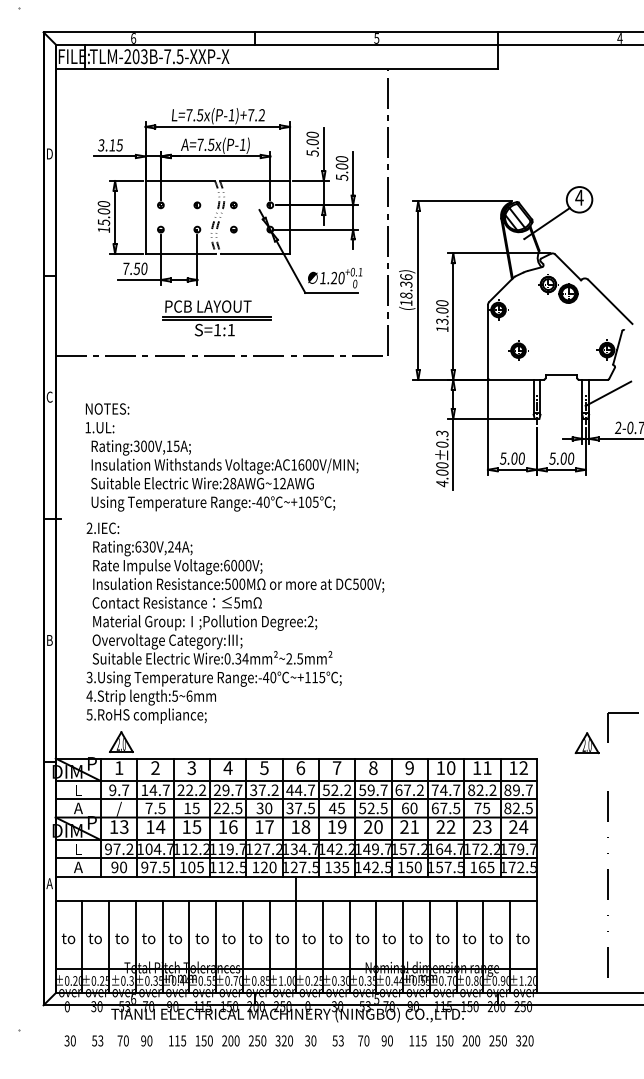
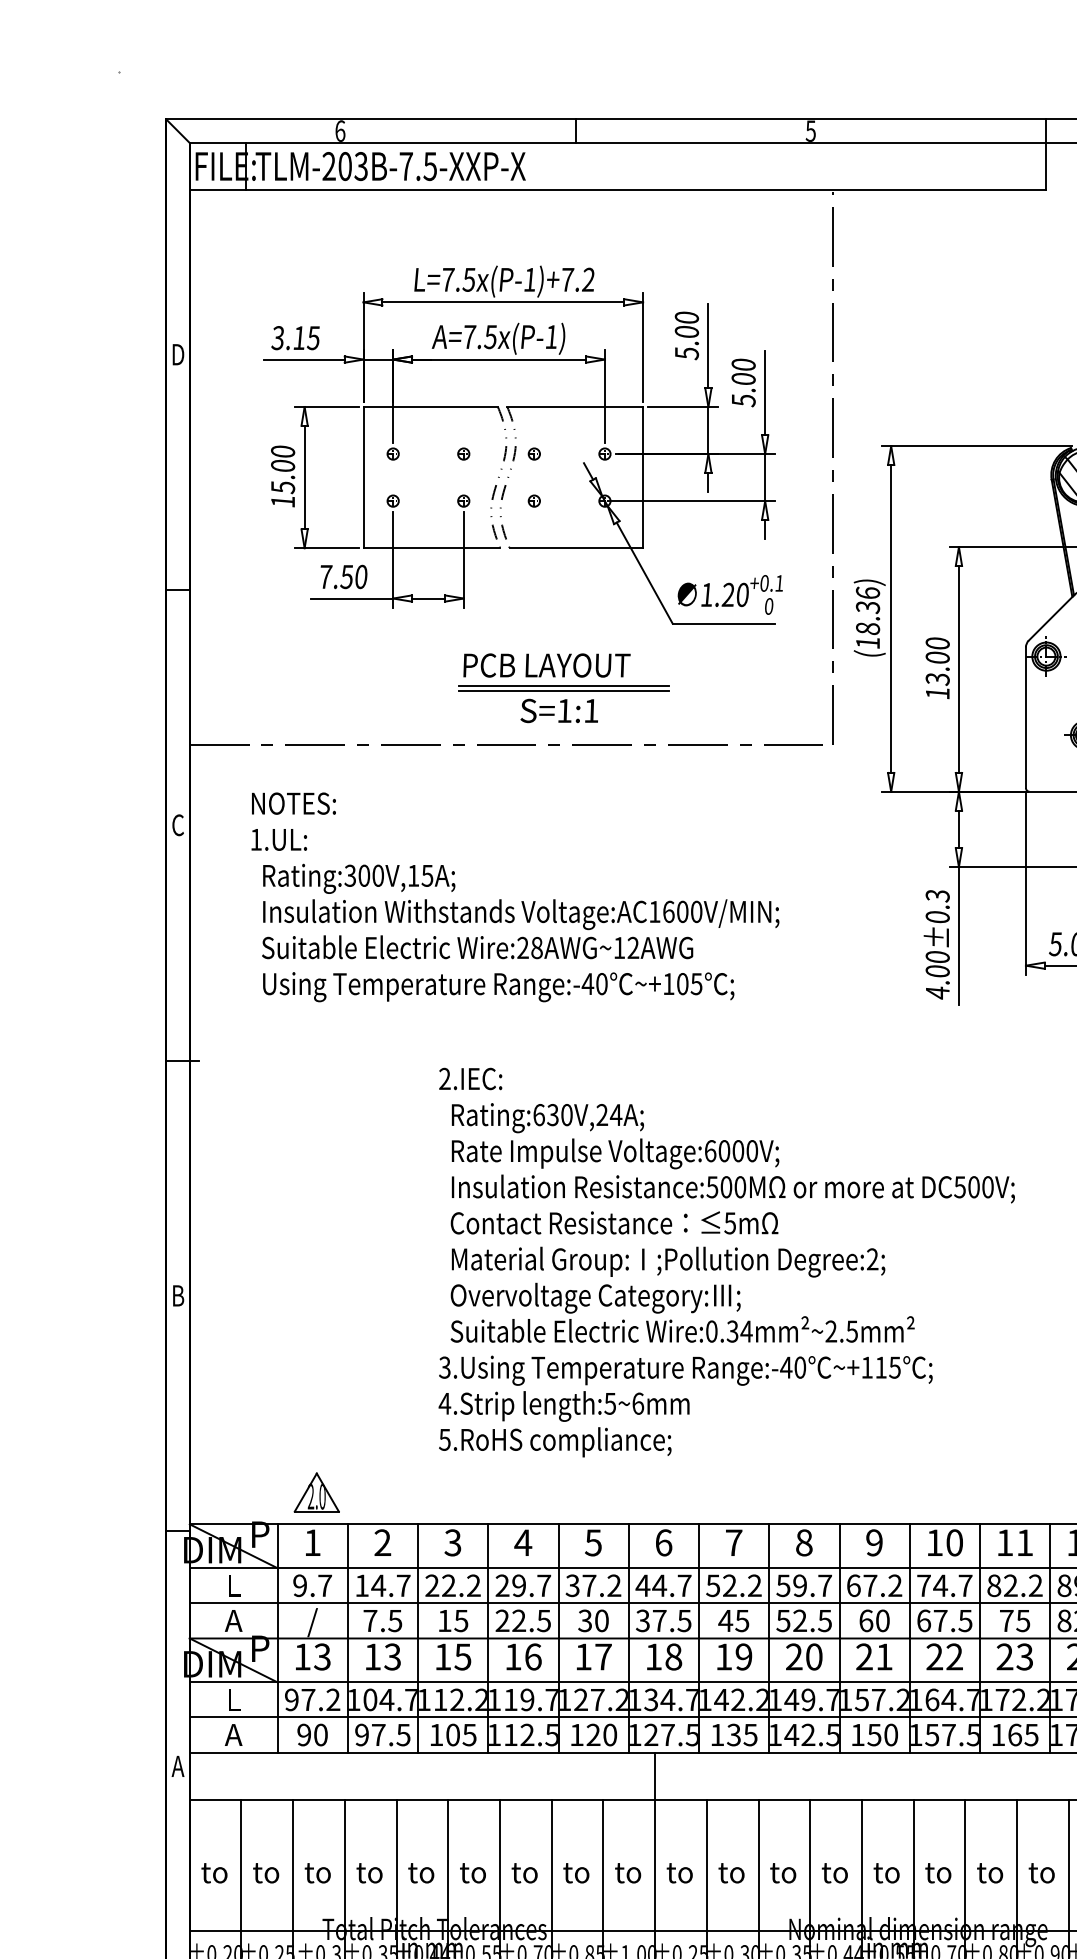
part: (216, 318) -> (562, 688), moved
text: (221, 457) -> (514, 897), moved
text: (235, 622) -> (727, 1261), moved
text: (160, 827) -> (392, 1657), 14 -> 13

